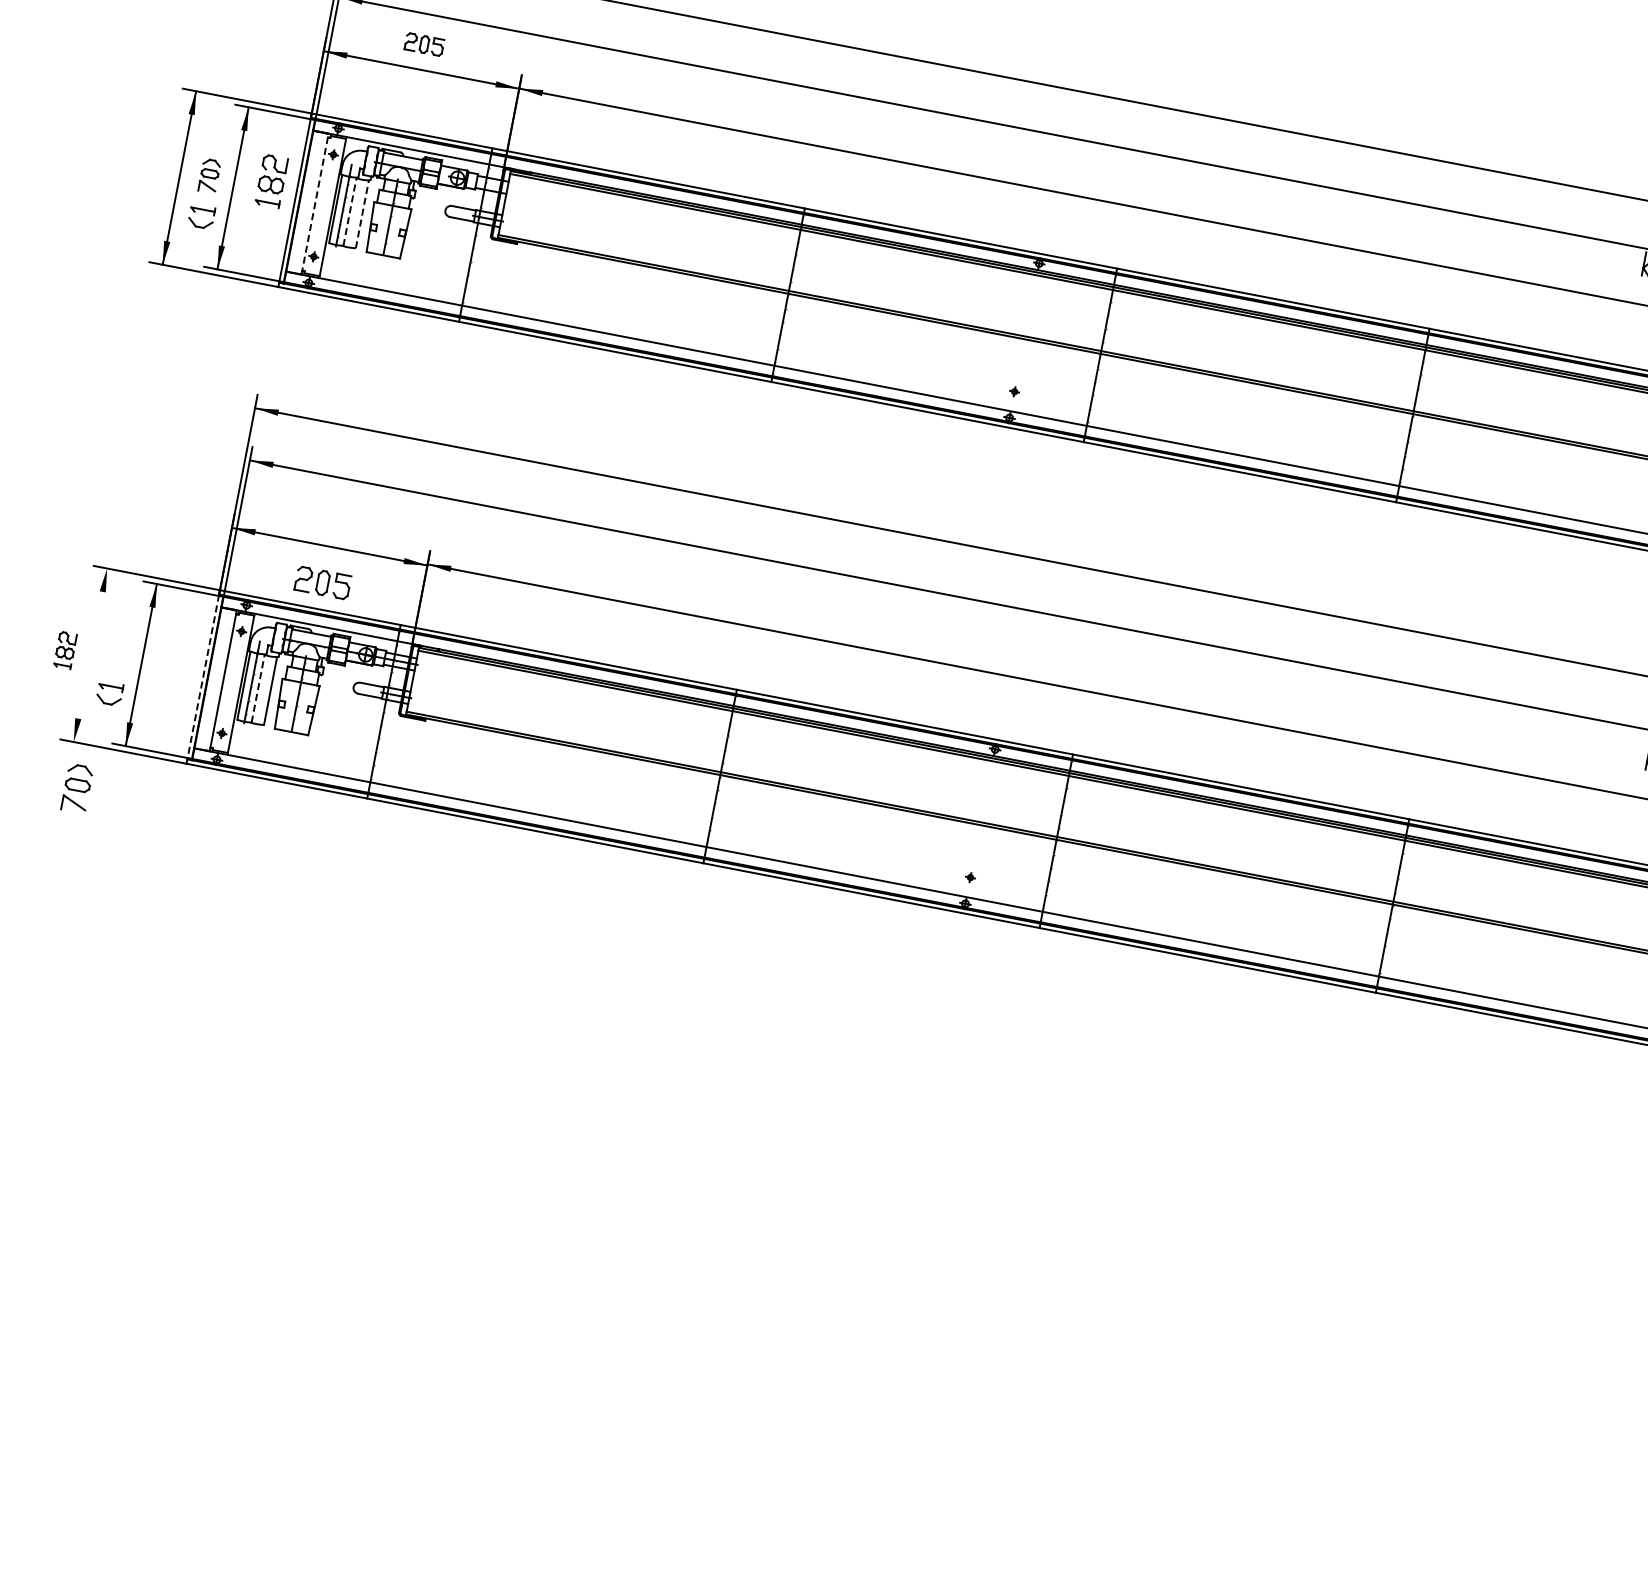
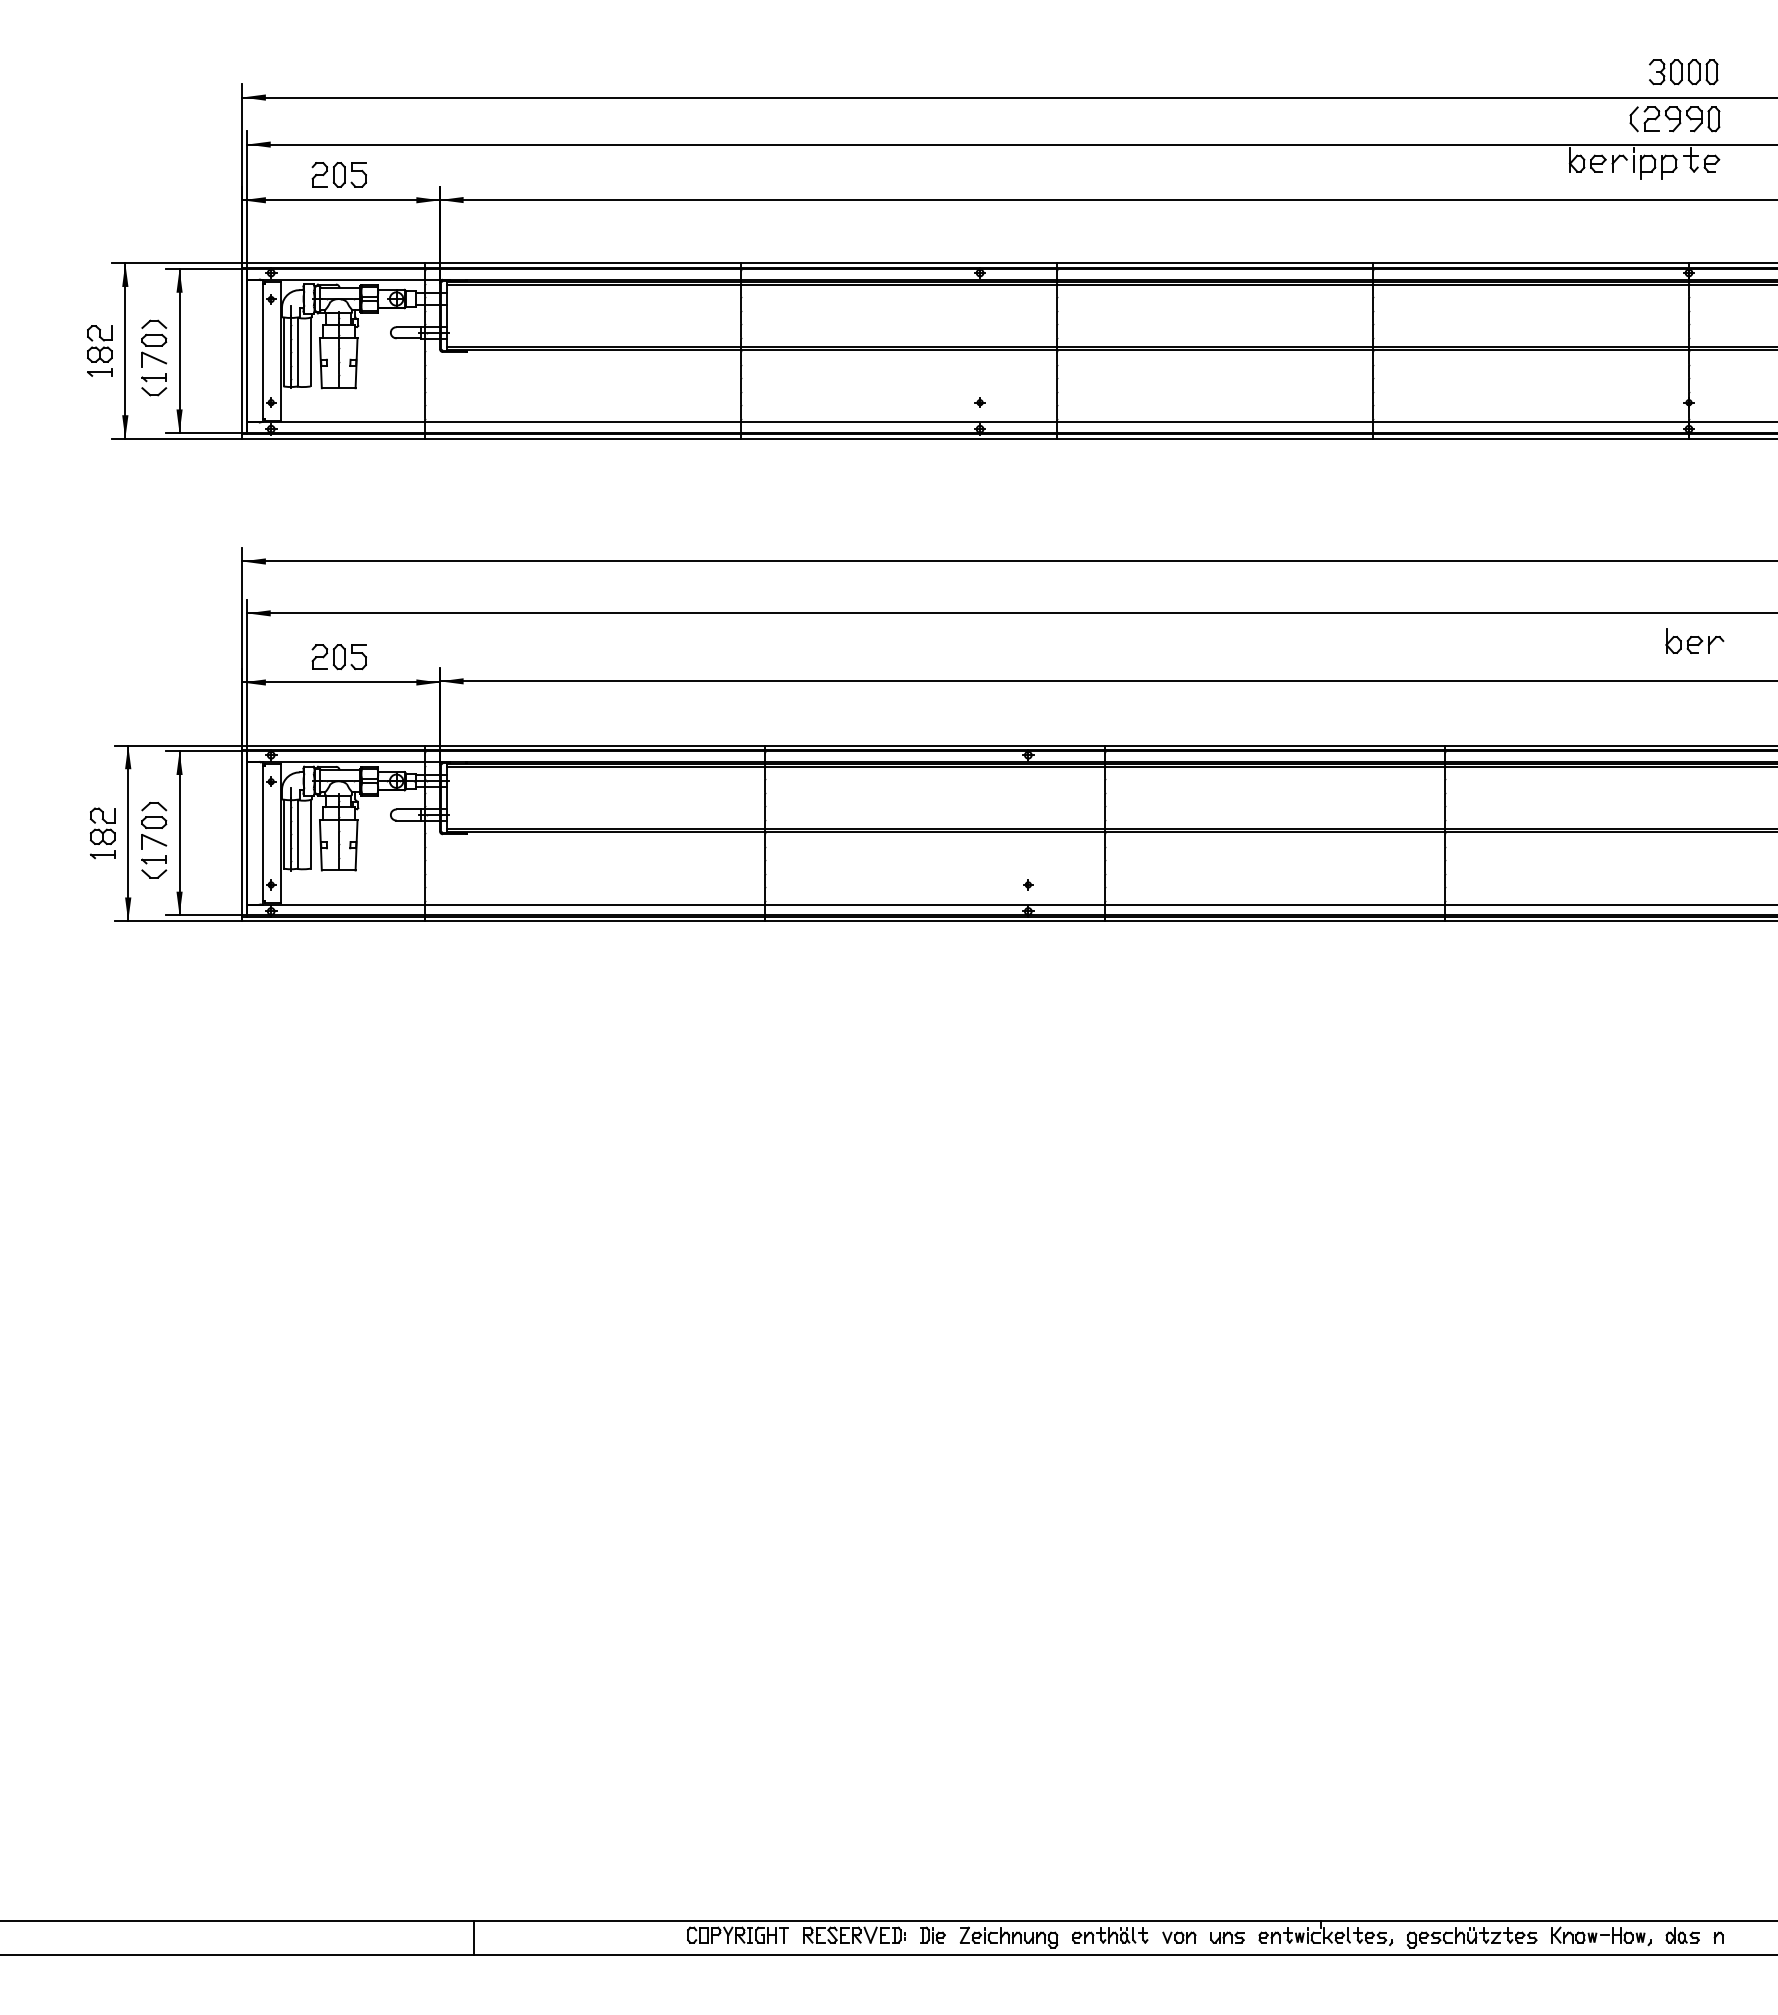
part: (423, 44) -> (338, 174), size x1.43
part: (209, 176) -> (154, 343), size x1.43
part: (271, 180) -> (99, 350), moved
line: (315, 203) -> (262, 350), dashed -> solid
line: (350, 211) -> (298, 351), dashed -> solid
line: (362, 213) -> (310, 351), dashed -> solid
part: (322, 583) -> (338, 657), moved
part: (65, 650) -> (102, 833), size x1.43
line: (90, 655) -> (128, 833), added
line: (203, 677) -> (242, 833), dashed -> solid
line: (258, 687) -> (298, 833), dashed -> solid
part: (77, 788) -> (154, 825), moved

